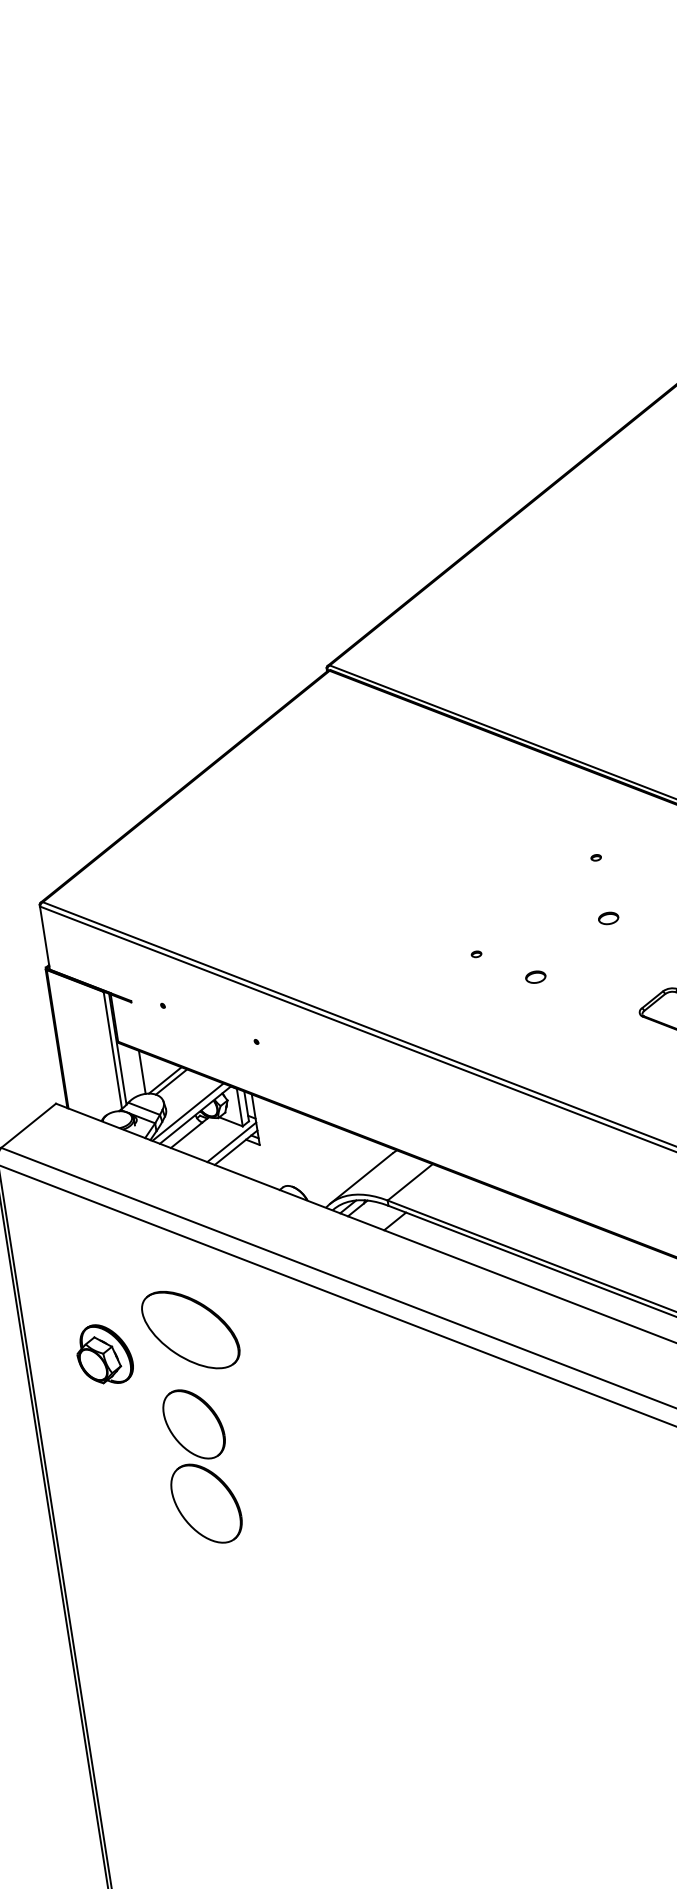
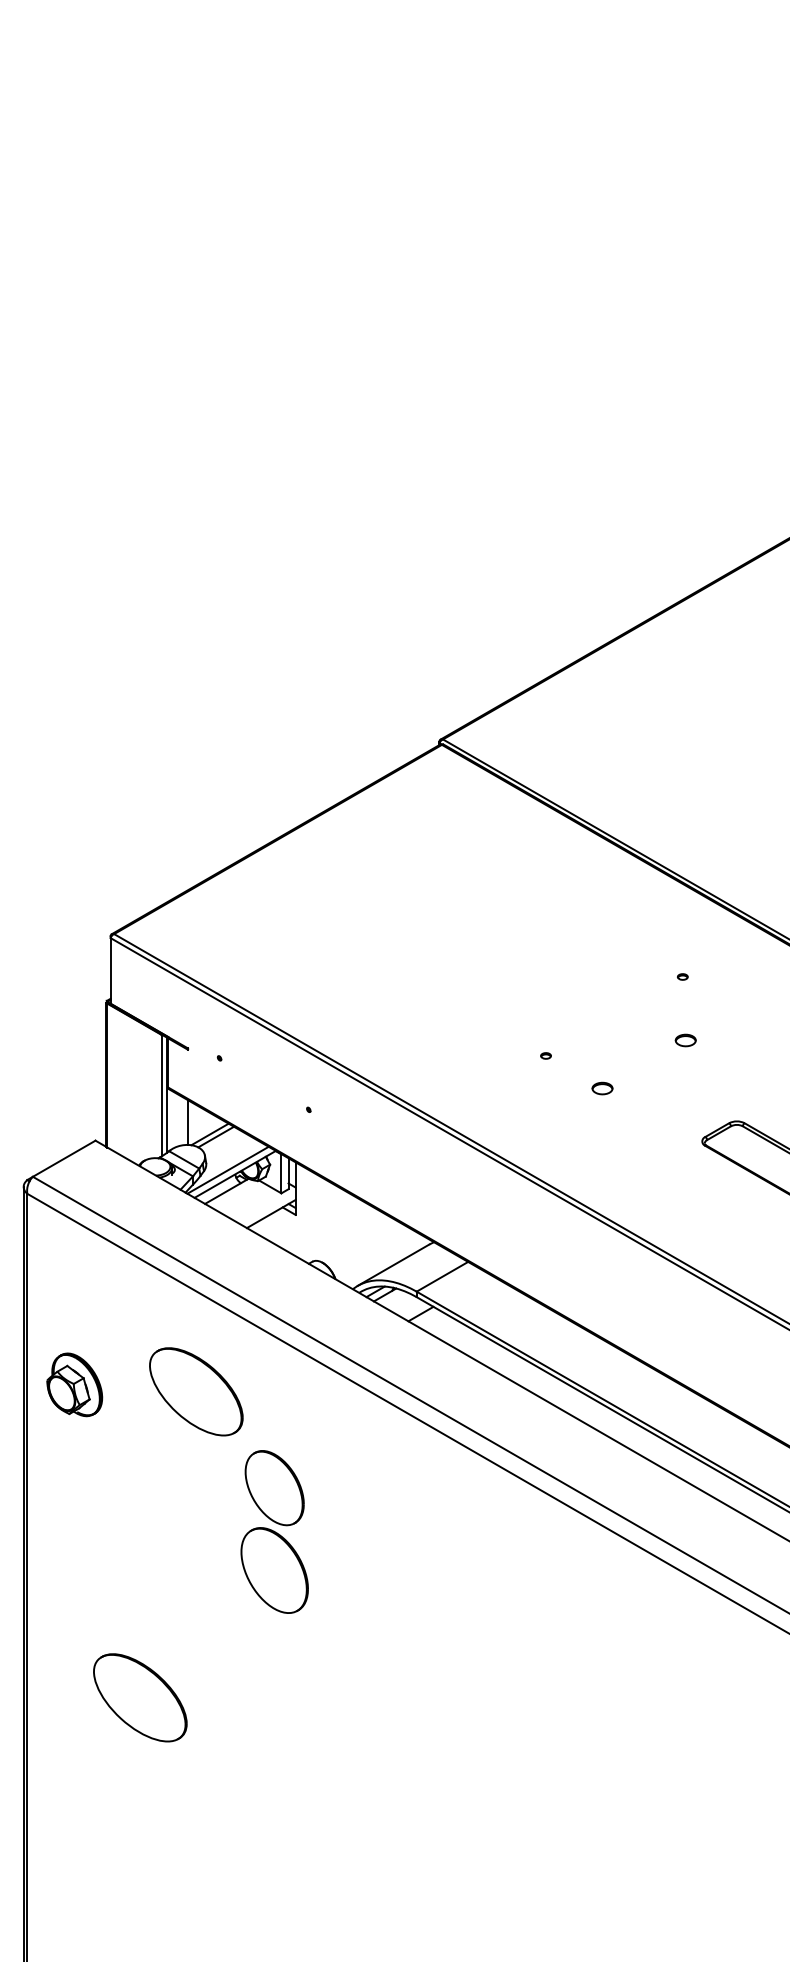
line: (231, 1142) -> (267, 1207), removed
part: (104, 1354) -> (74, 1384), moved
part: (200, 1466) -> (274, 1531), moved
part: (183, 1632) -> (140, 1697), added

